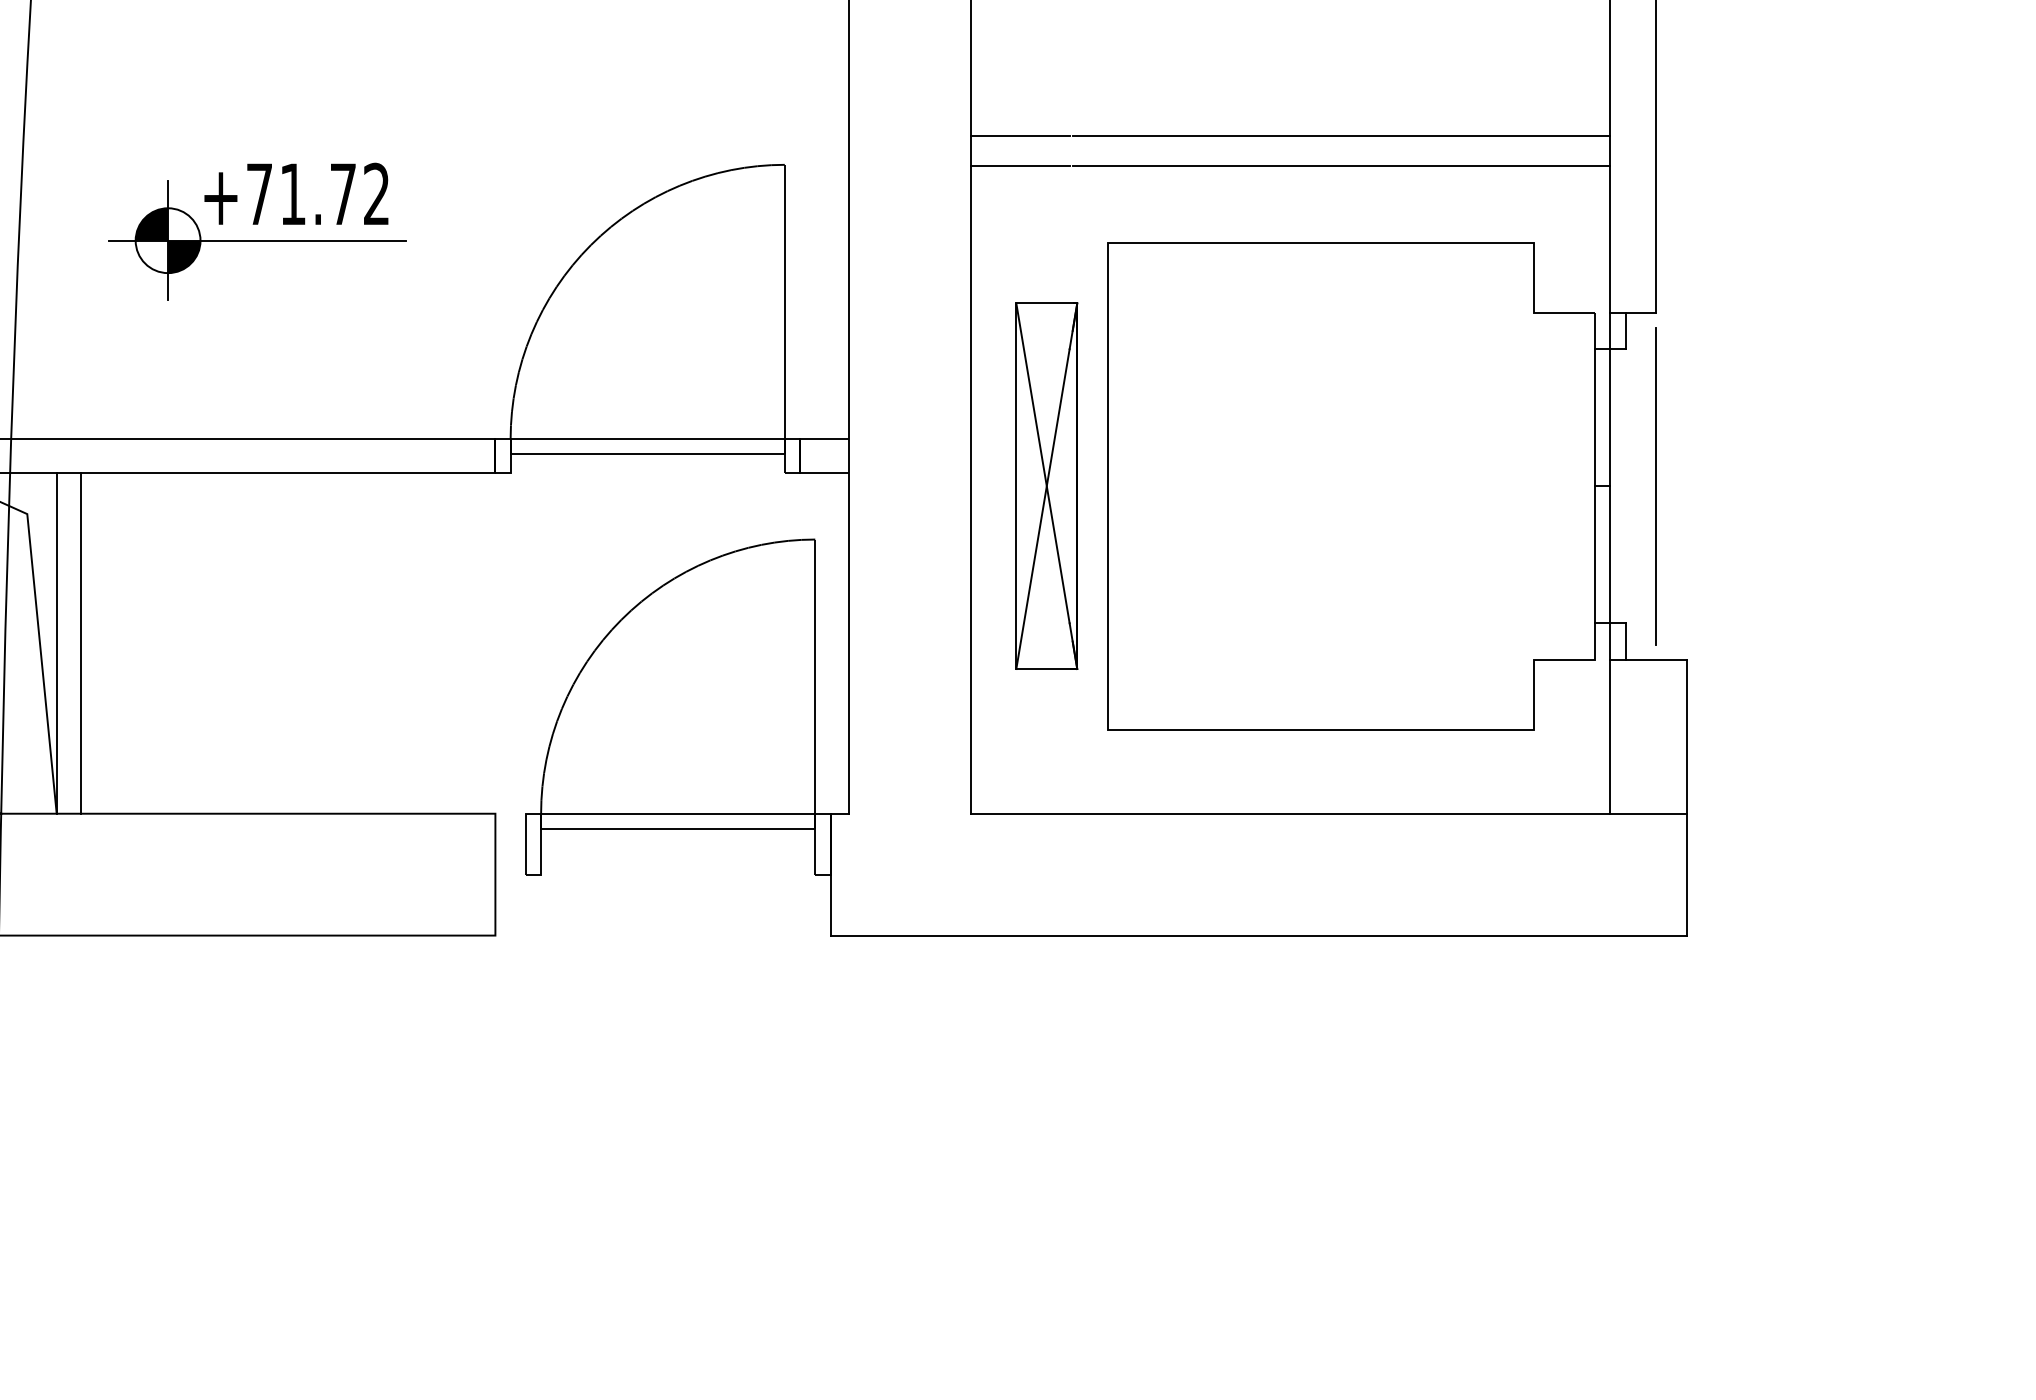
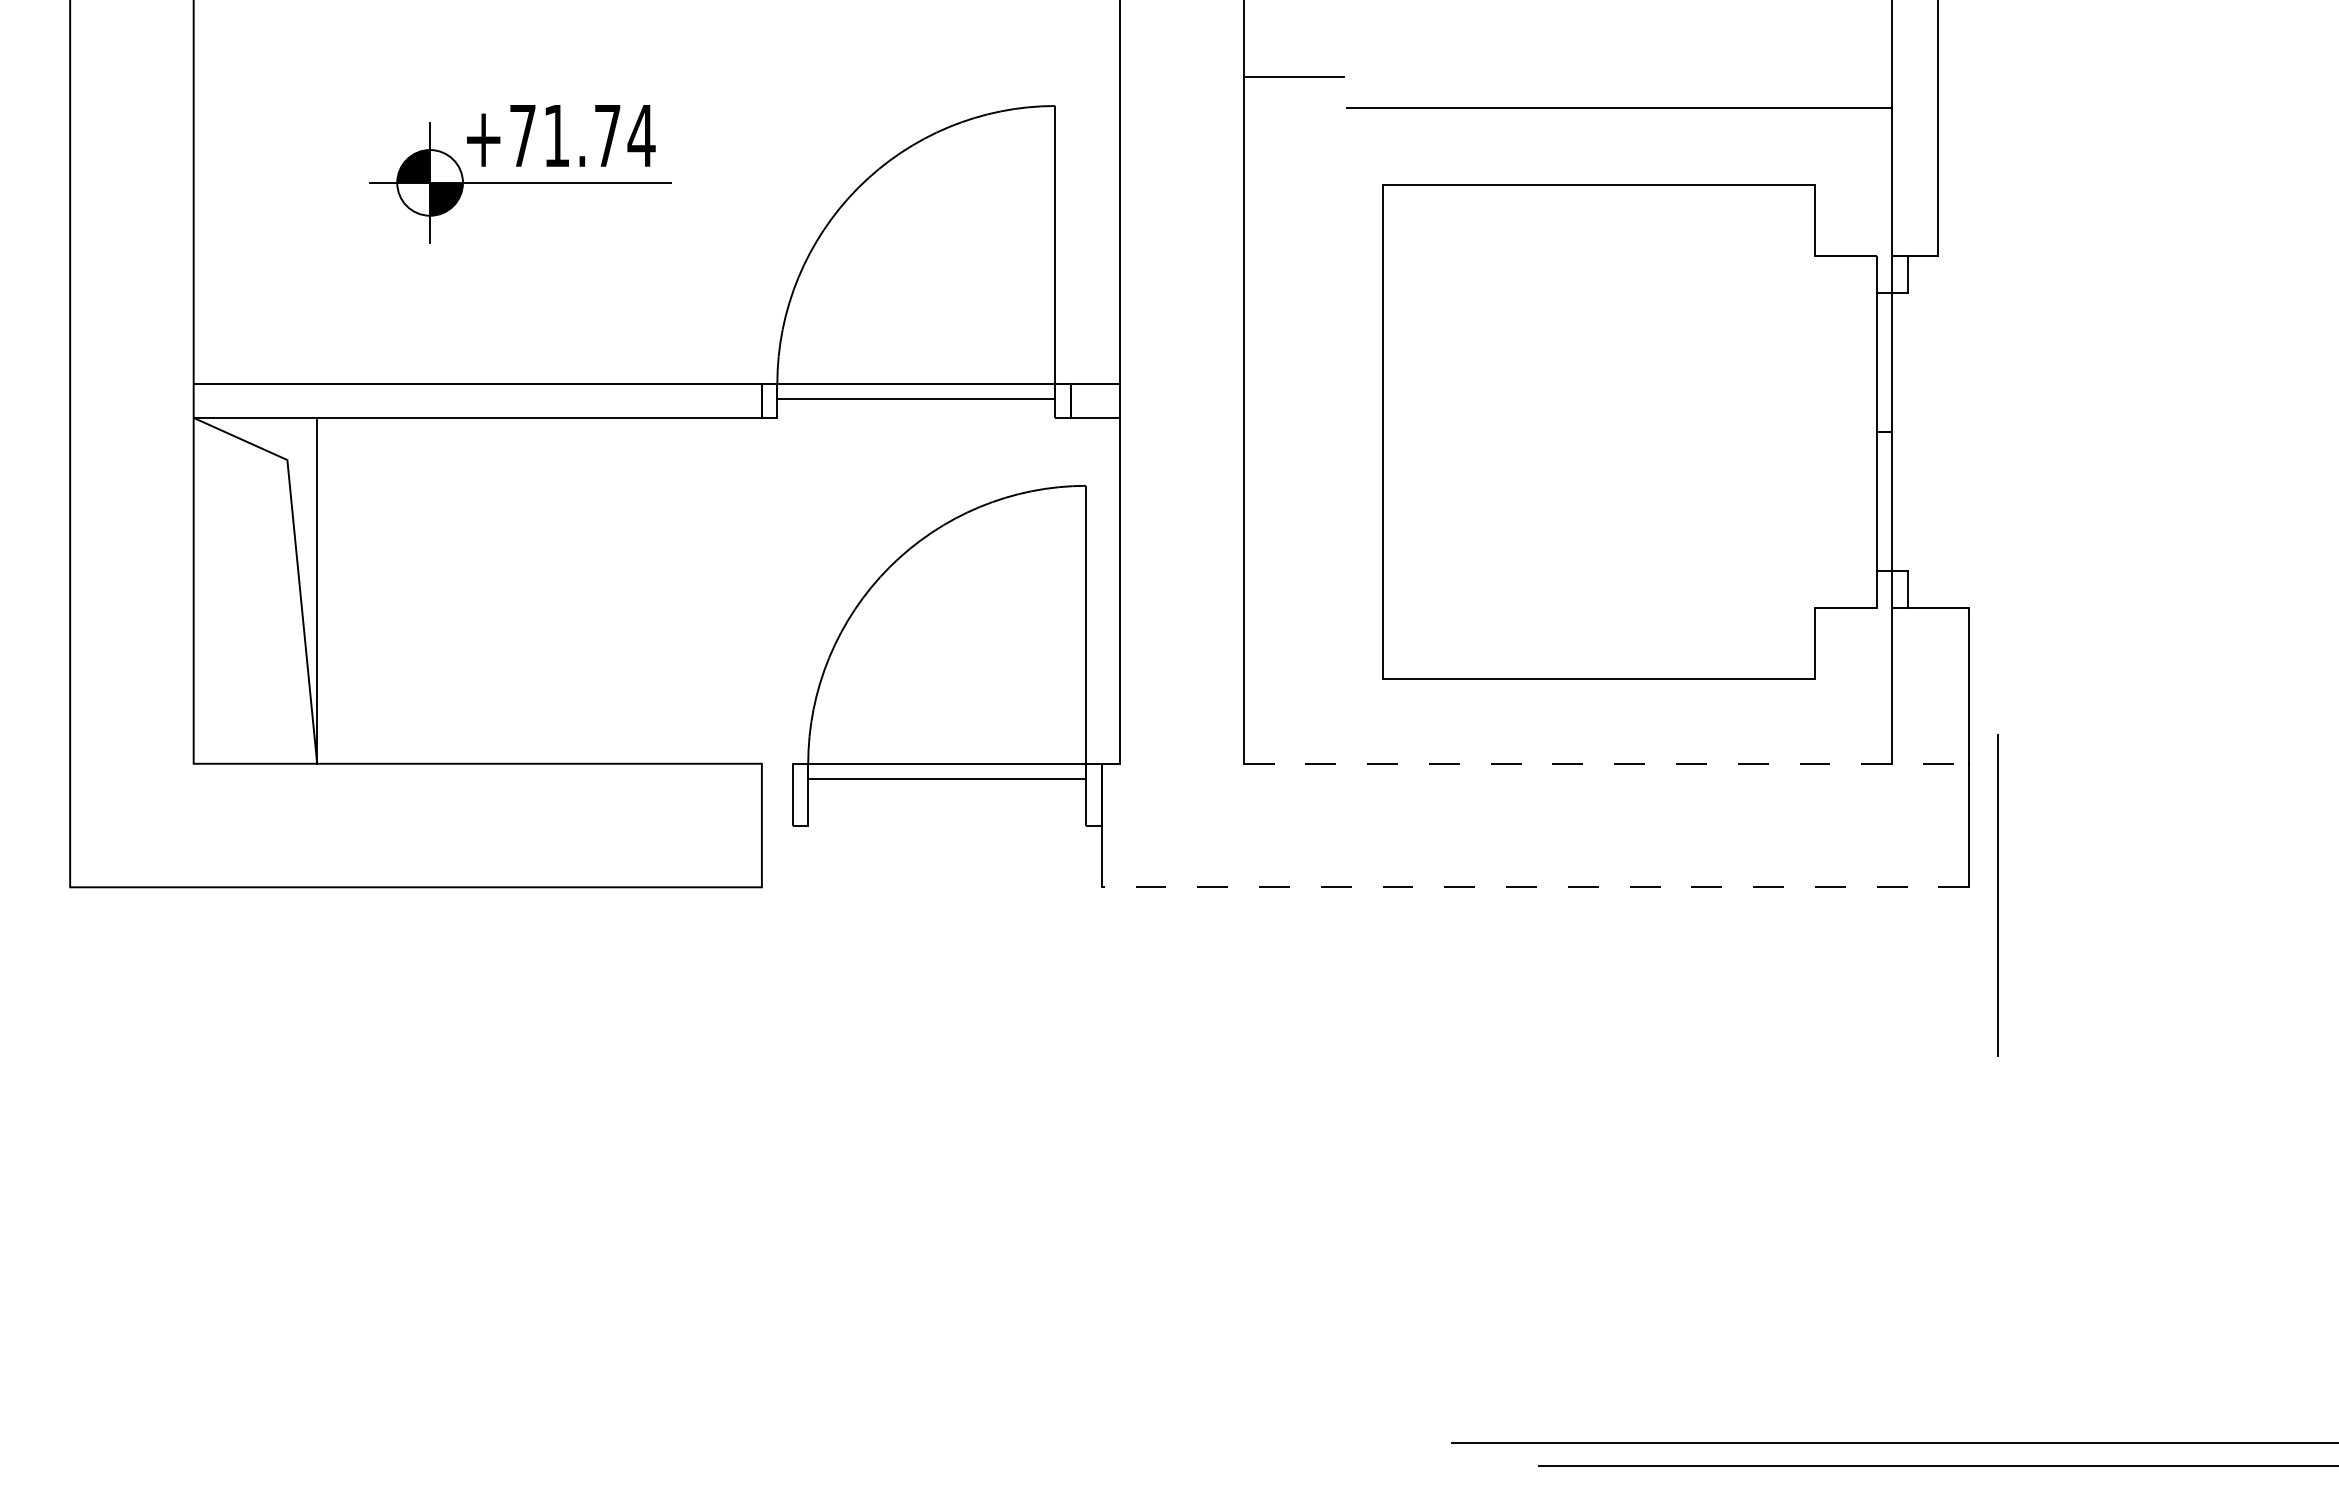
line: (1341, 135) -> (1619, 76), removed
line: (1019, 166) -> (1293, 107), removed
text: (376, 192) -> (641, 134), +71.72 -> +71.74
part: (1046, 485) -> (1320, 431), removed
line: (1655, 485) -> (1997, 895), moved
line: (80, 642) -> (341, 590), removed
line: (1328, 813) -> (1606, 763), solid -> dashed
line: (1258, 935) -> (1535, 887), solid -> dashed

